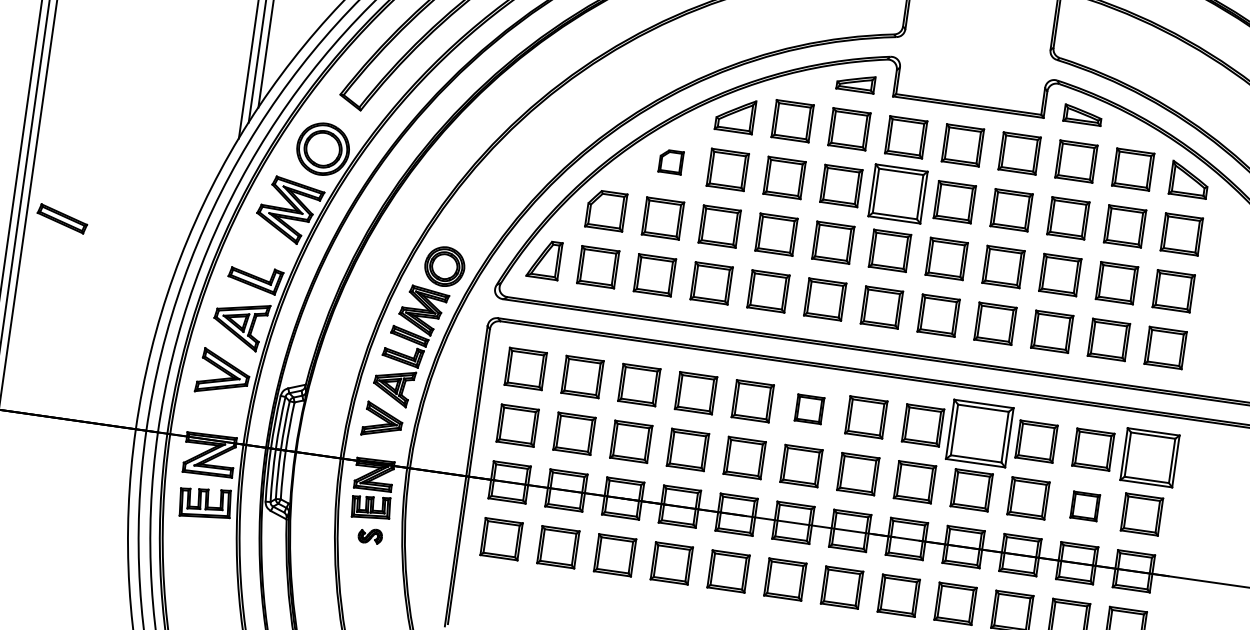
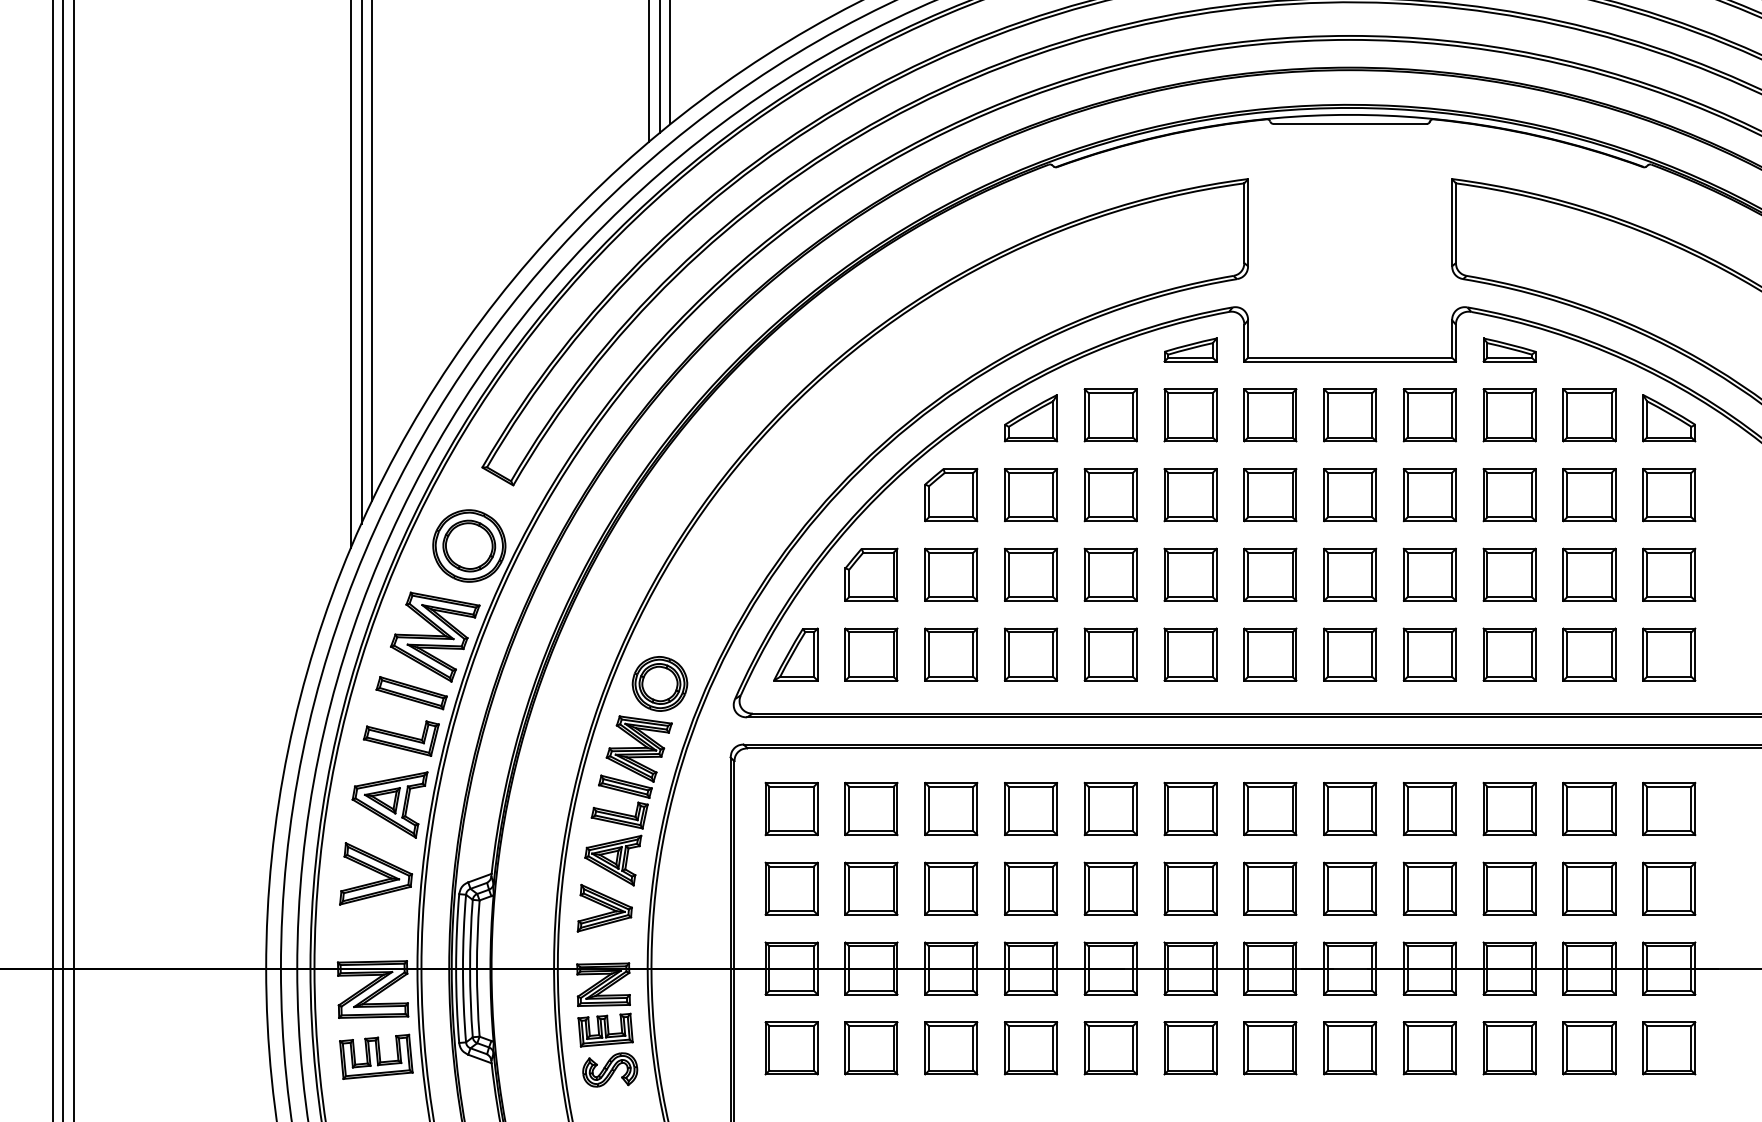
part: (671, 162) -> (951, 495), size x1.67
part: (898, 194) -> (1270, 495), size x0.71
part: (62, 219) -> (411, 693), moved
part: (809, 408) -> (1190, 808), size x1.43
part: (979, 433) -> (1429, 808), size x0.62
part: (1150, 457) -> (1669, 808), size x0.71
part: (1085, 506) -> (1589, 888), size x1.43
part: (370, 535) -> (610, 1069), size x1.67

